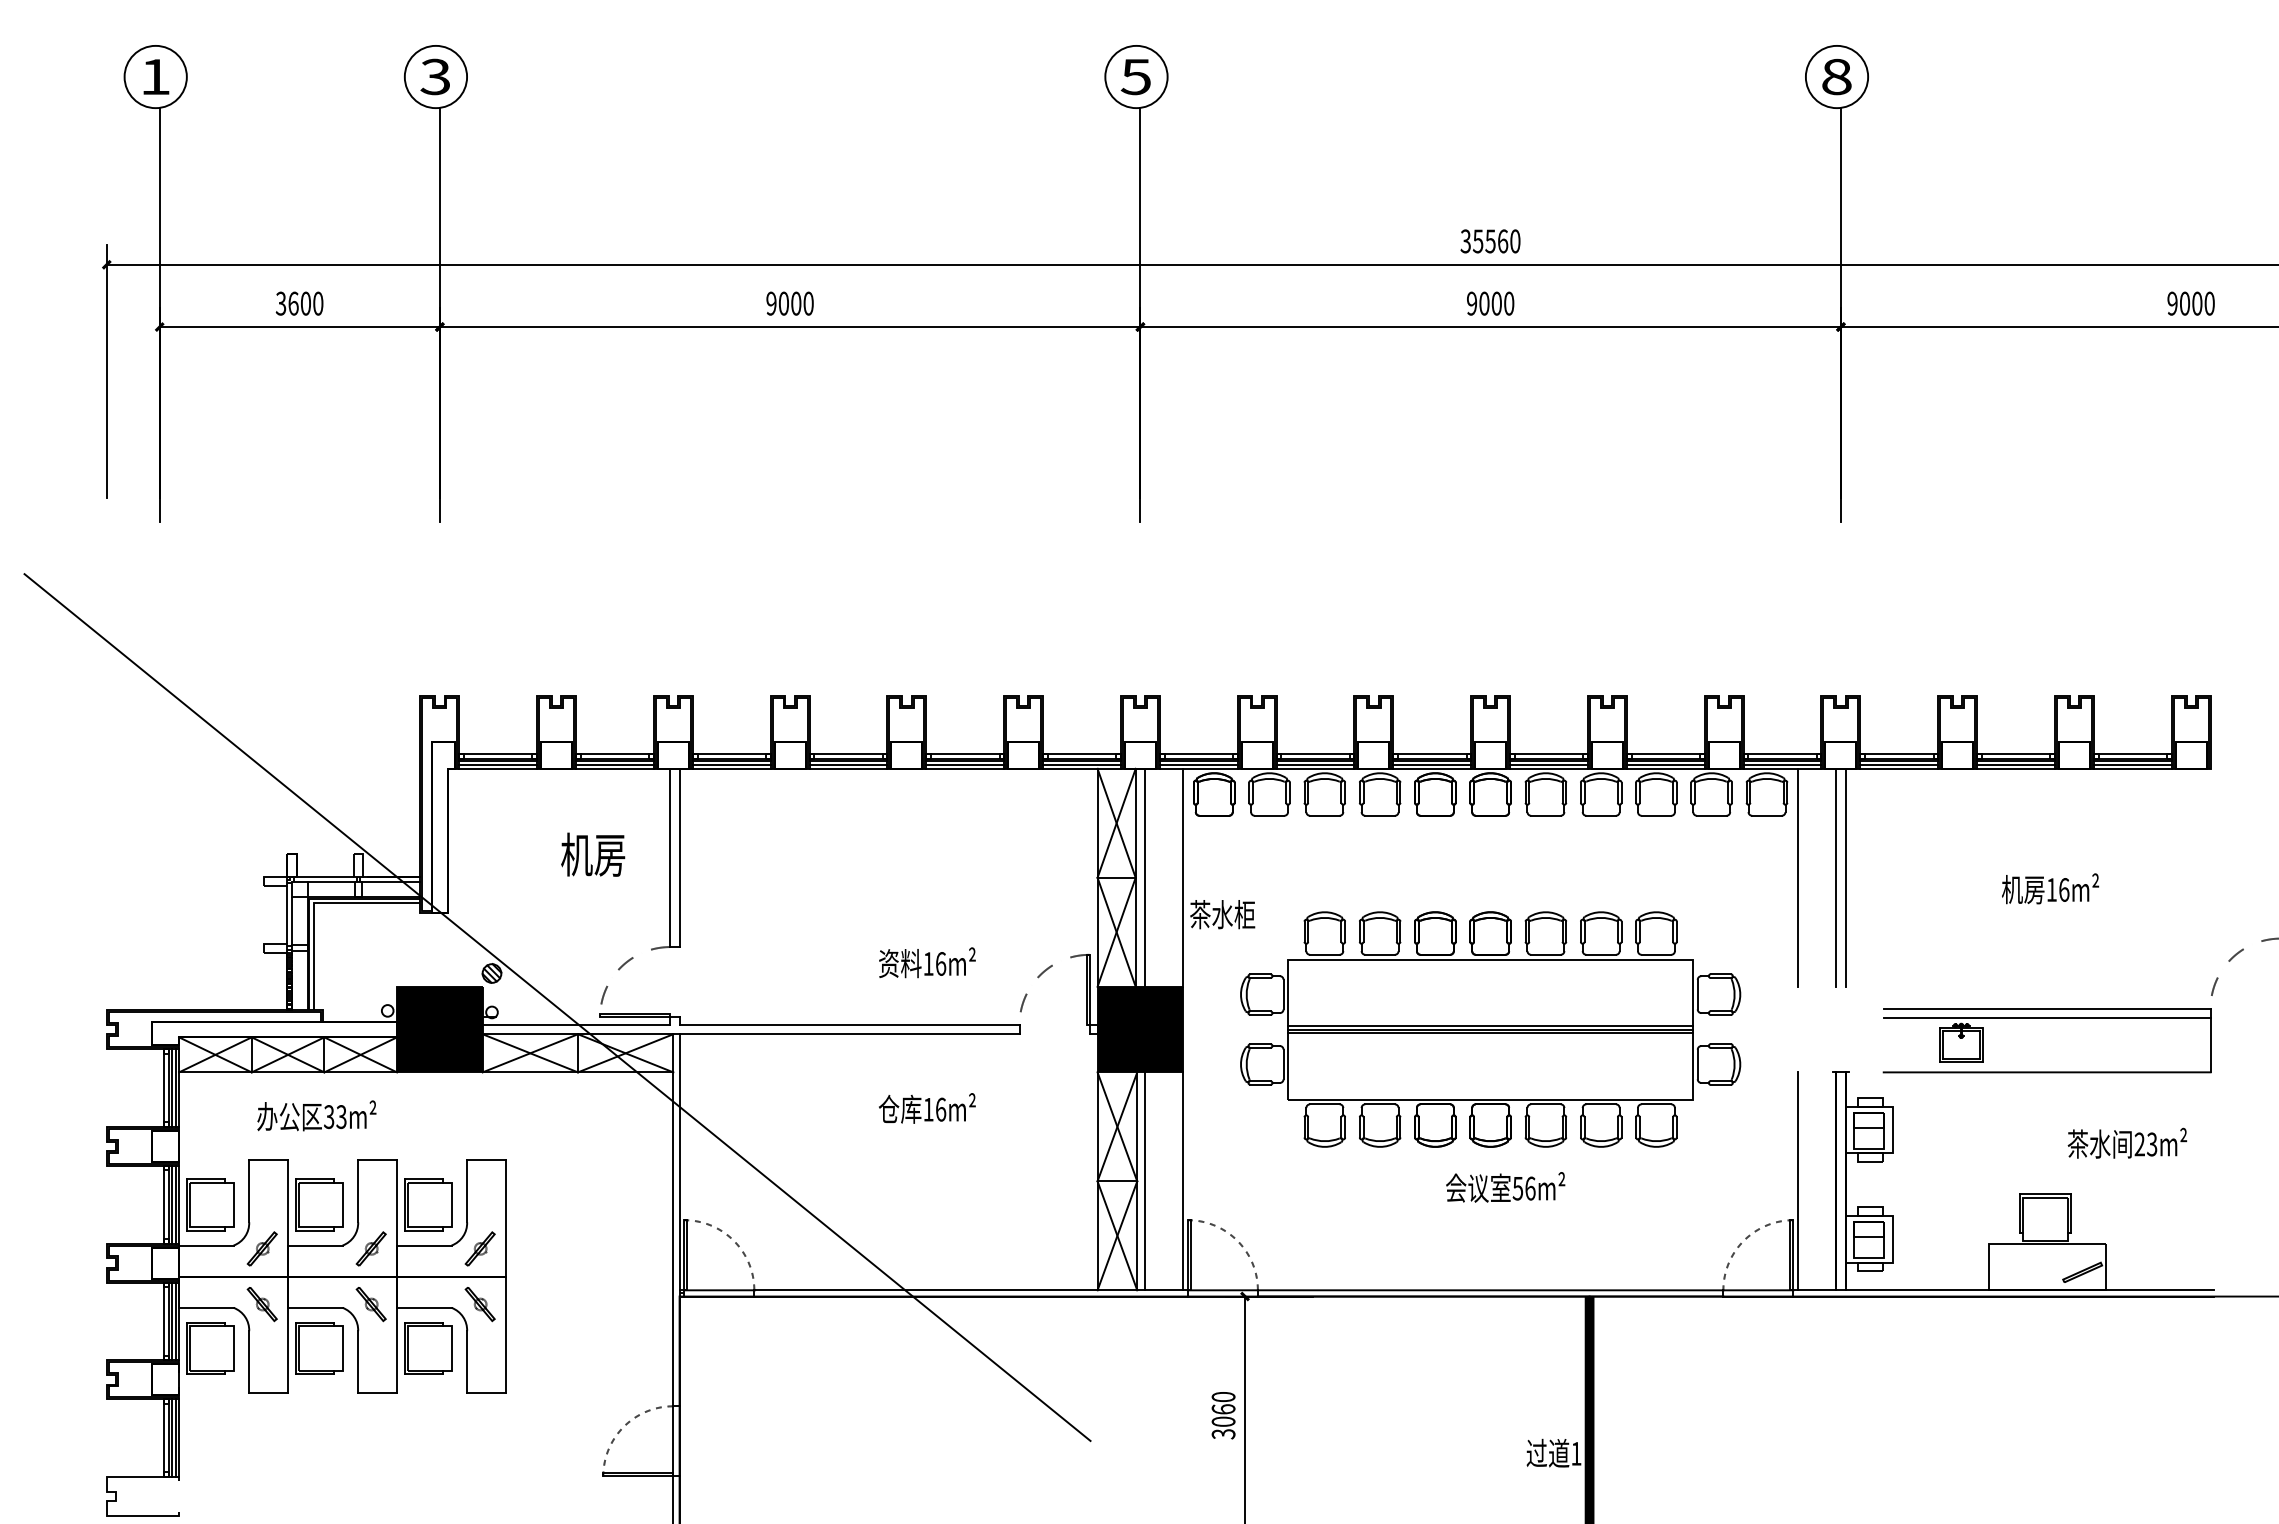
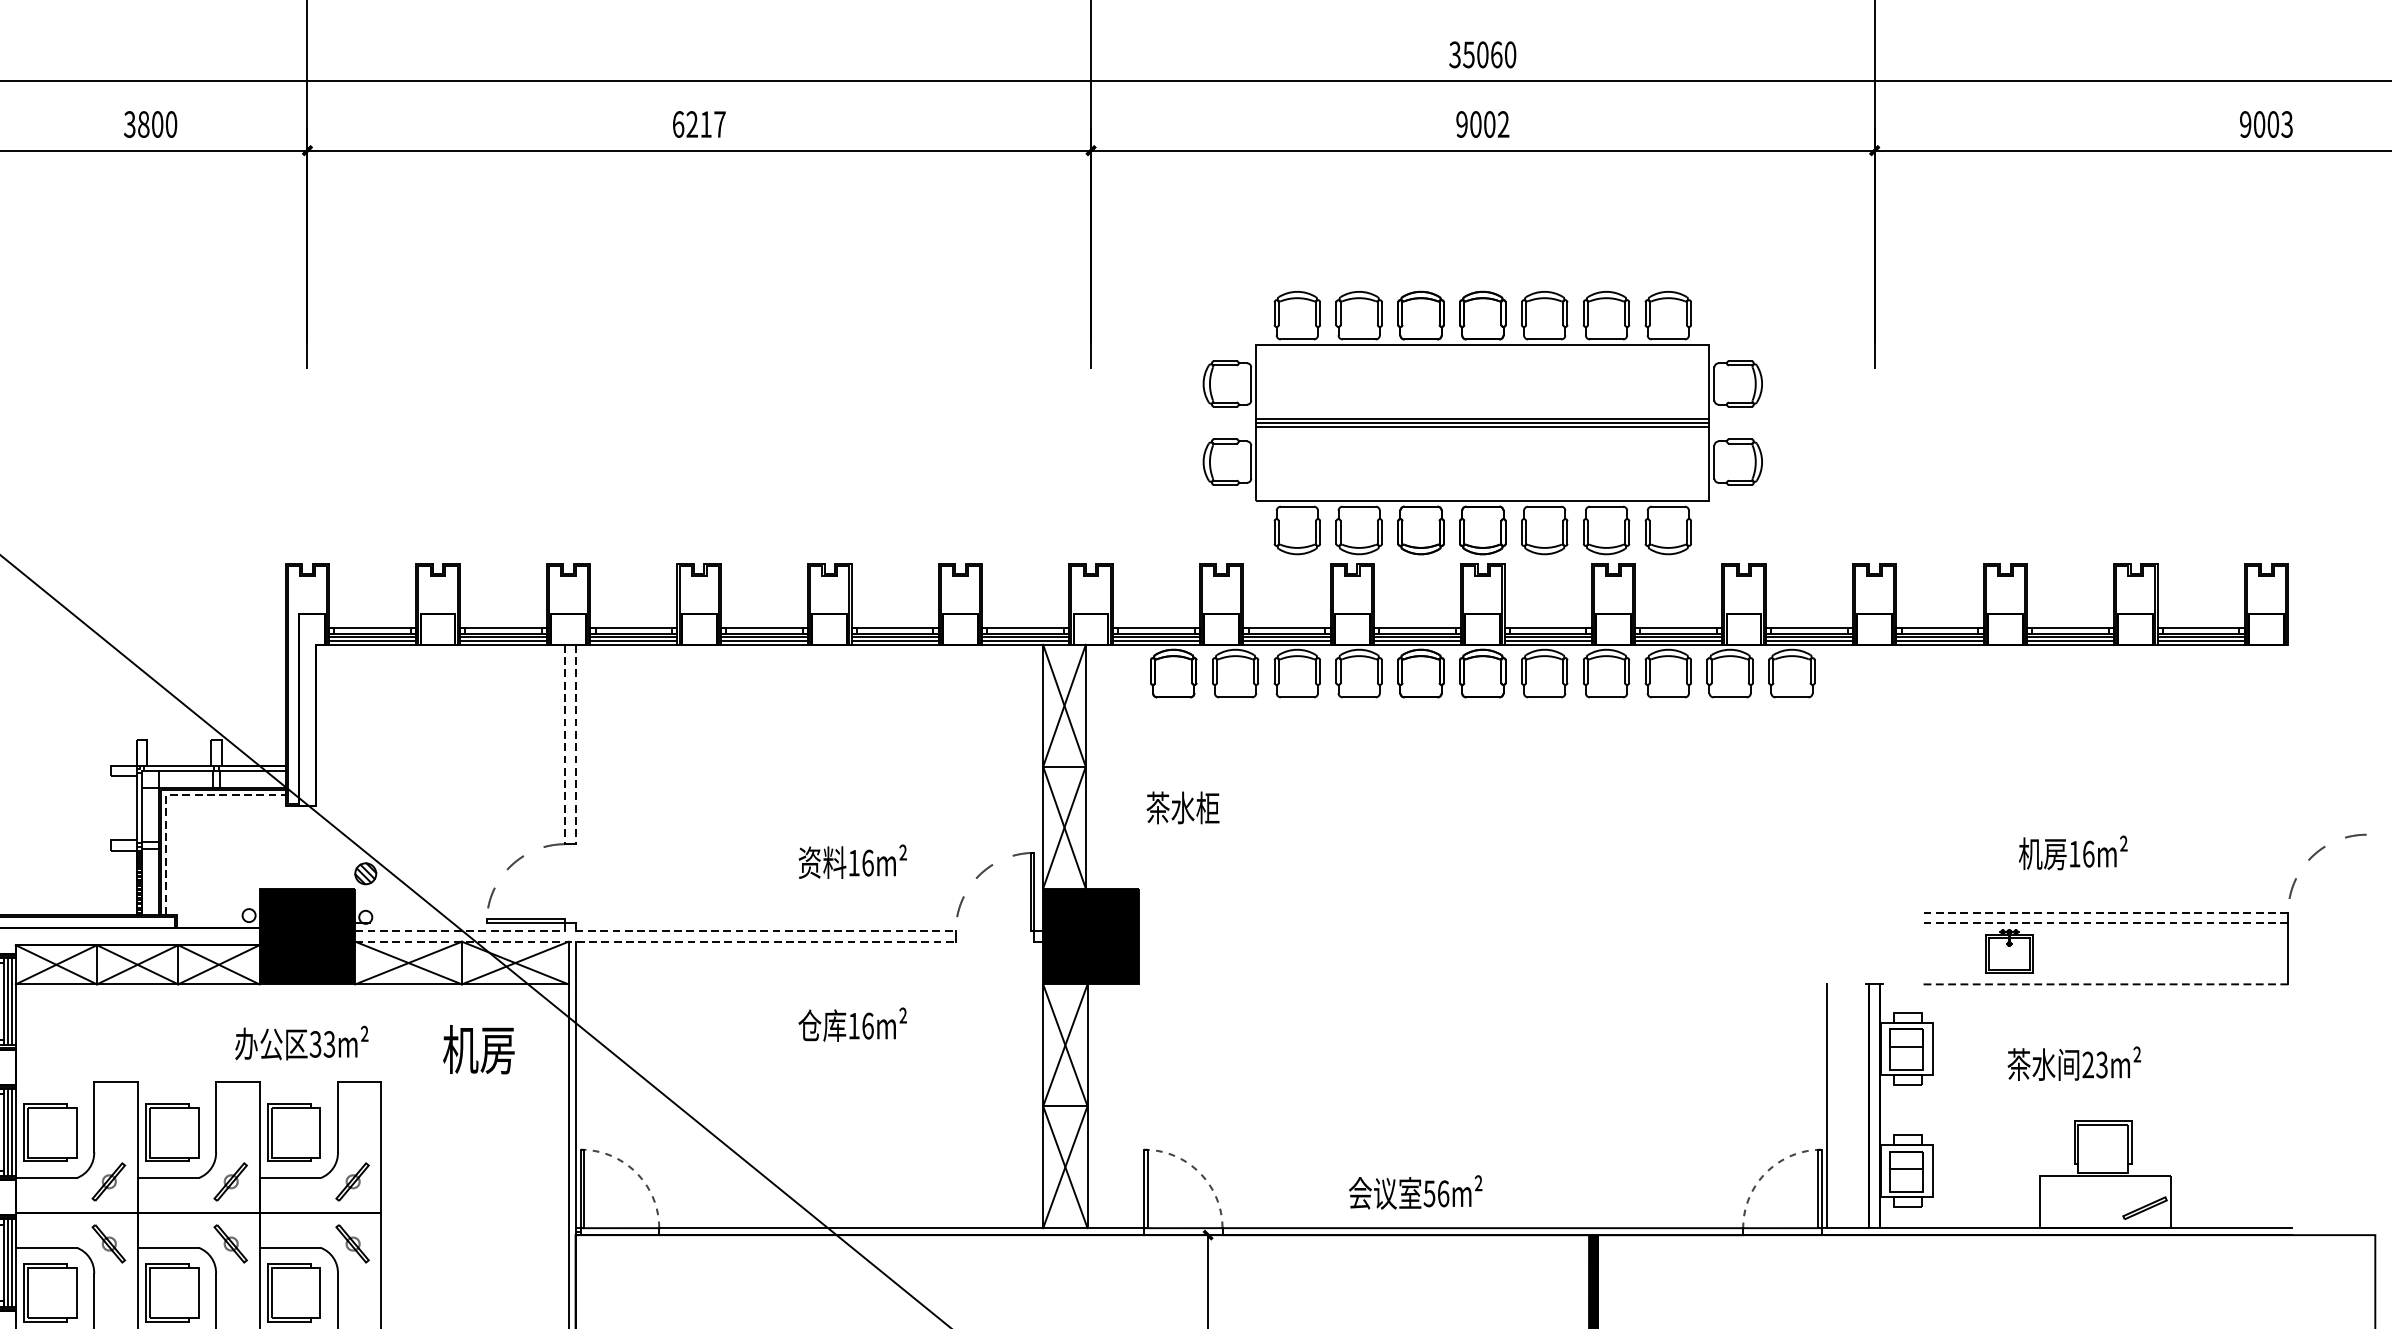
text: (1490, 241) -> (1482, 54), 35560 -> 35060
text: (293, 303) -> (143, 124), 3600 -> 3800
text: (789, 303) -> (698, 124), 9000 -> 6217
text: (1509, 303) -> (1503, 124), 9000 -> 9002
text: (2209, 303) -> (2286, 124), 9000 -> 9003
text: (593, 854) -> (479, 1049), moved
line: (670, 858) -> (565, 745), solid -> dashed
line: (679, 858) -> (575, 745), solid -> dashed
line: (1145, 877) -> (1096, 766), removed
line: (1183, 877) -> (1139, 766), removed
line: (1798, 877) -> (1827, 766), removed
line: (1836, 877) -> (1869, 766), removed
line: (1845, 877) -> (1879, 766), removed
text: (2050, 888) -> (2073, 852), moved
line: (313, 903) -> (166, 795), solid -> dashed
line: (2046, 1008) -> (2104, 912), solid -> dashed
line: (2046, 1017) -> (2104, 922), solid -> dashed
line: (576, 1024) -> (460, 930), solid -> dashed
line: (849, 1024) -> (765, 930), solid -> dashed
part: (1490, 1029) -> (1482, 422), moved
line: (751, 1034) -> (656, 942), solid -> dashed
line: (2046, 1072) -> (2104, 984), solid -> dashed
text: (316, 1115) -> (301, 1042), moved
text: (2127, 1142) -> (2074, 1062), moved
line: (1145, 1181) -> (1096, 1106), removed
line: (1183, 1181) -> (1139, 1106), removed
text: (1505, 1187) -> (1415, 1192), moved

